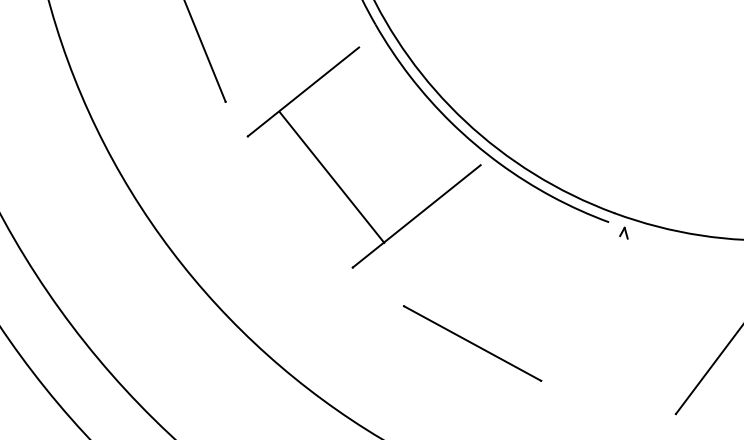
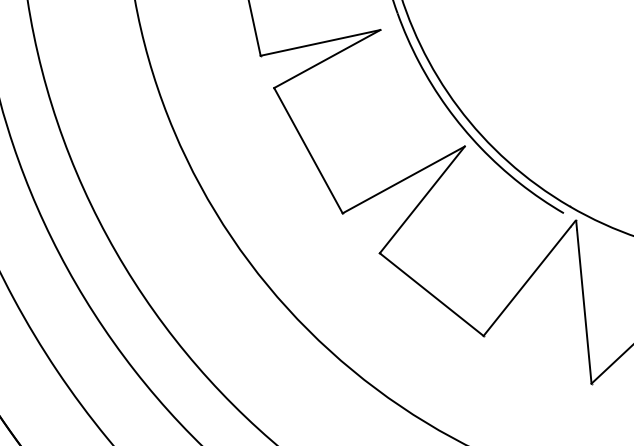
line: (292, 74) -> (320, 42), added
line: (331, 177) -> (308, 150), moved
line: (441, 235) -> (421, 199), added
line: (579, 308) -> (526, 281), added
line: (652, 326) -> (584, 306), added

